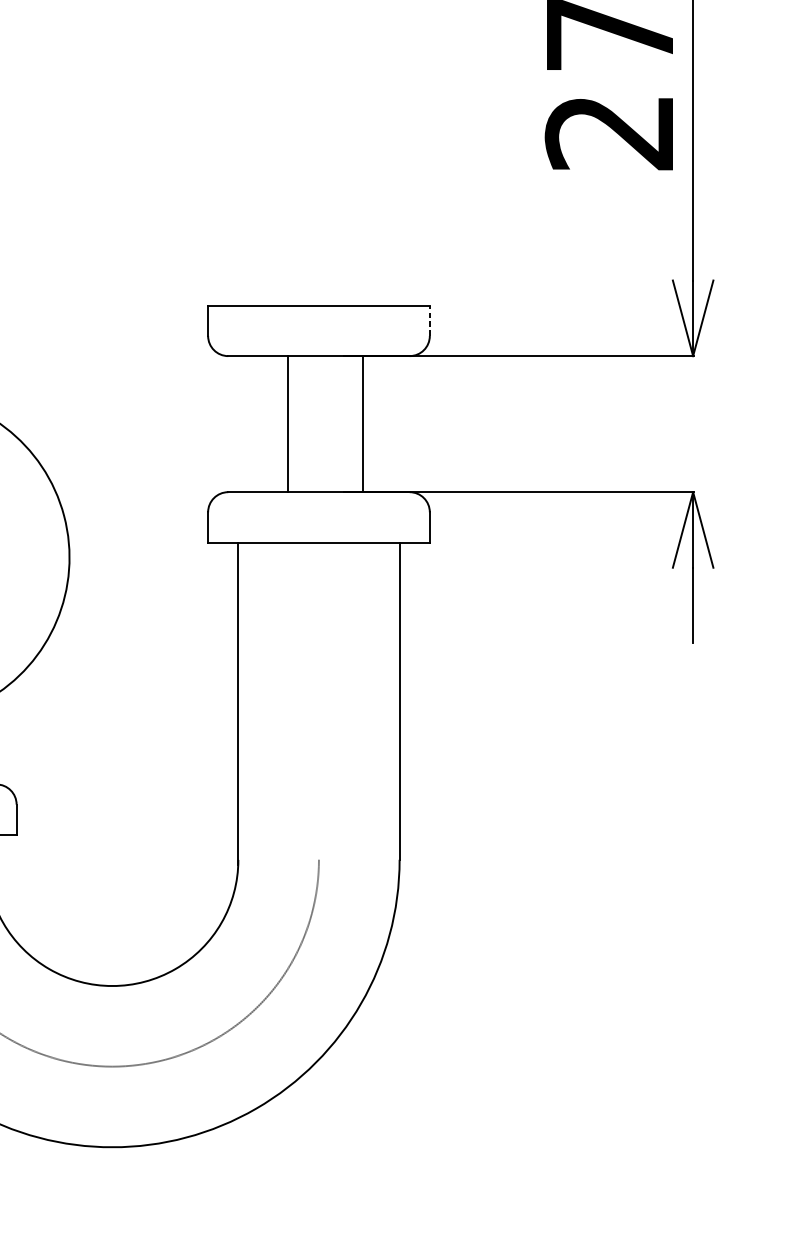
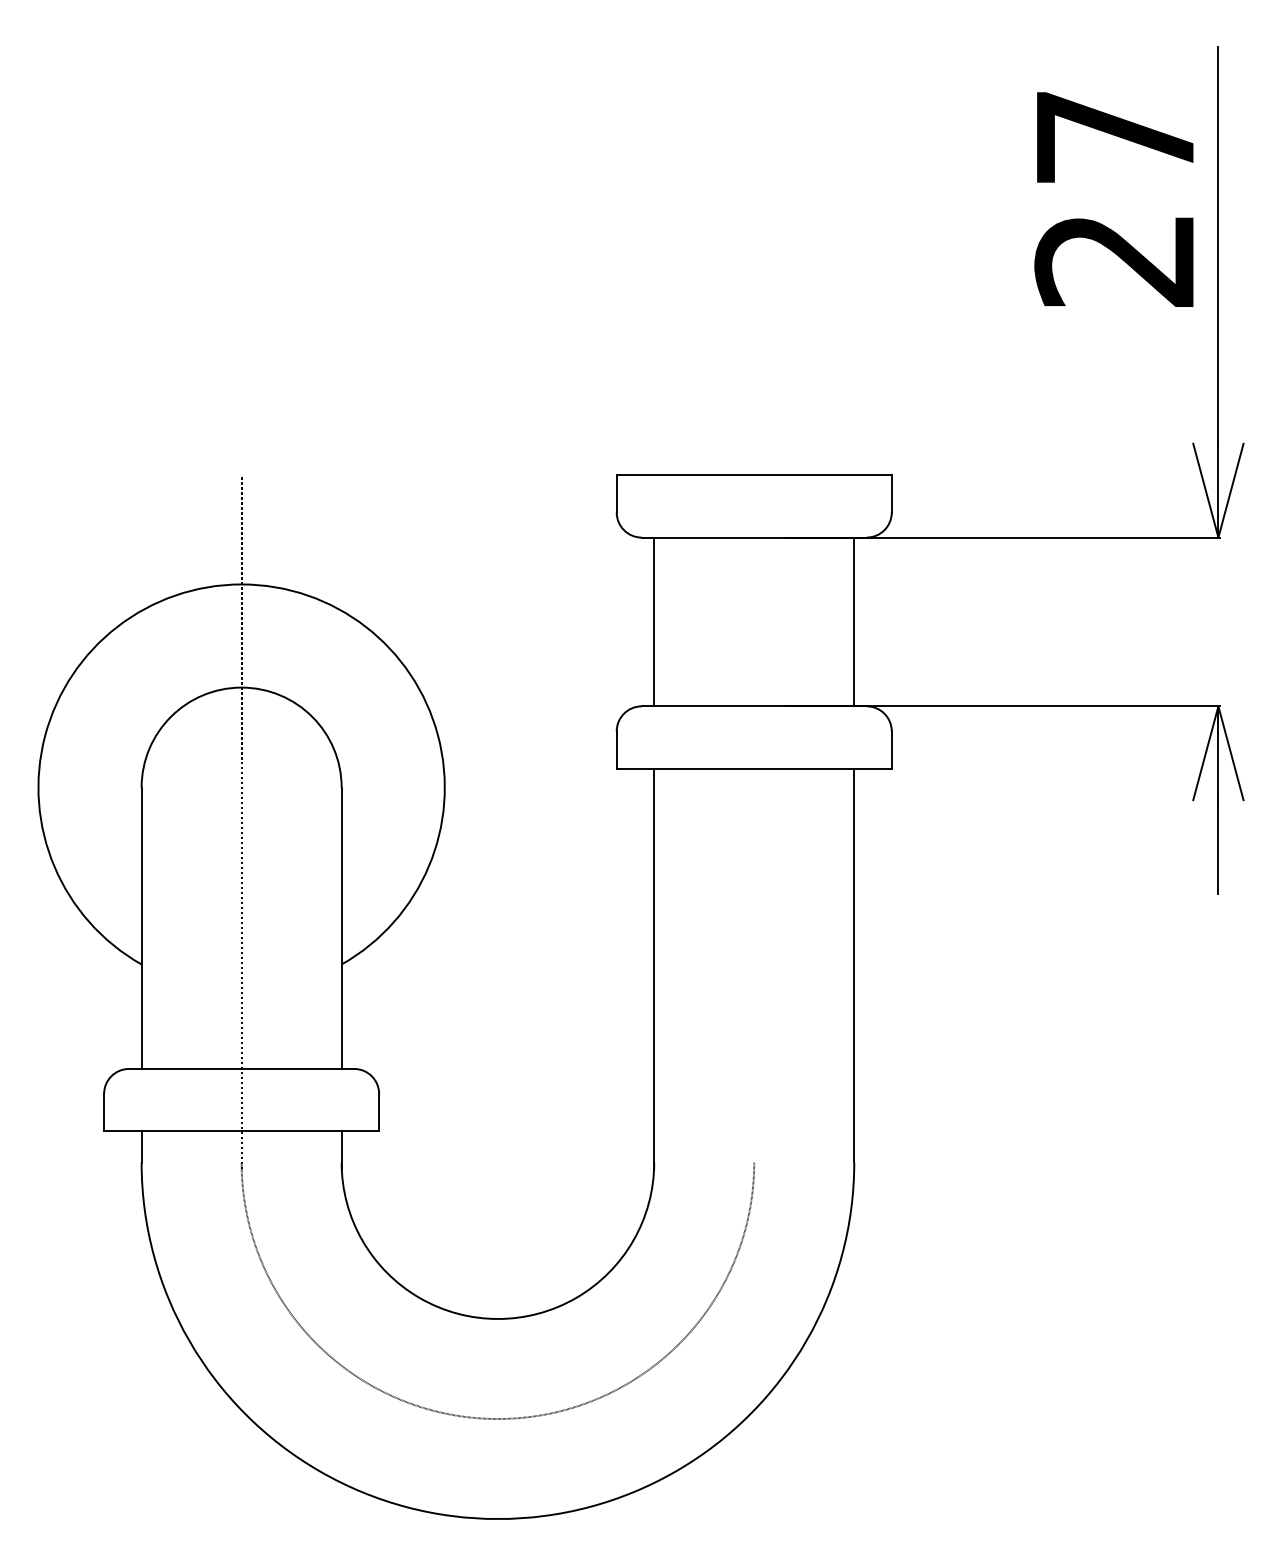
line: (429, 320) -> (891, 493), dashed -> solid
line: (287, 423) -> (654, 621), moved
line: (363, 423) -> (854, 621), moved

